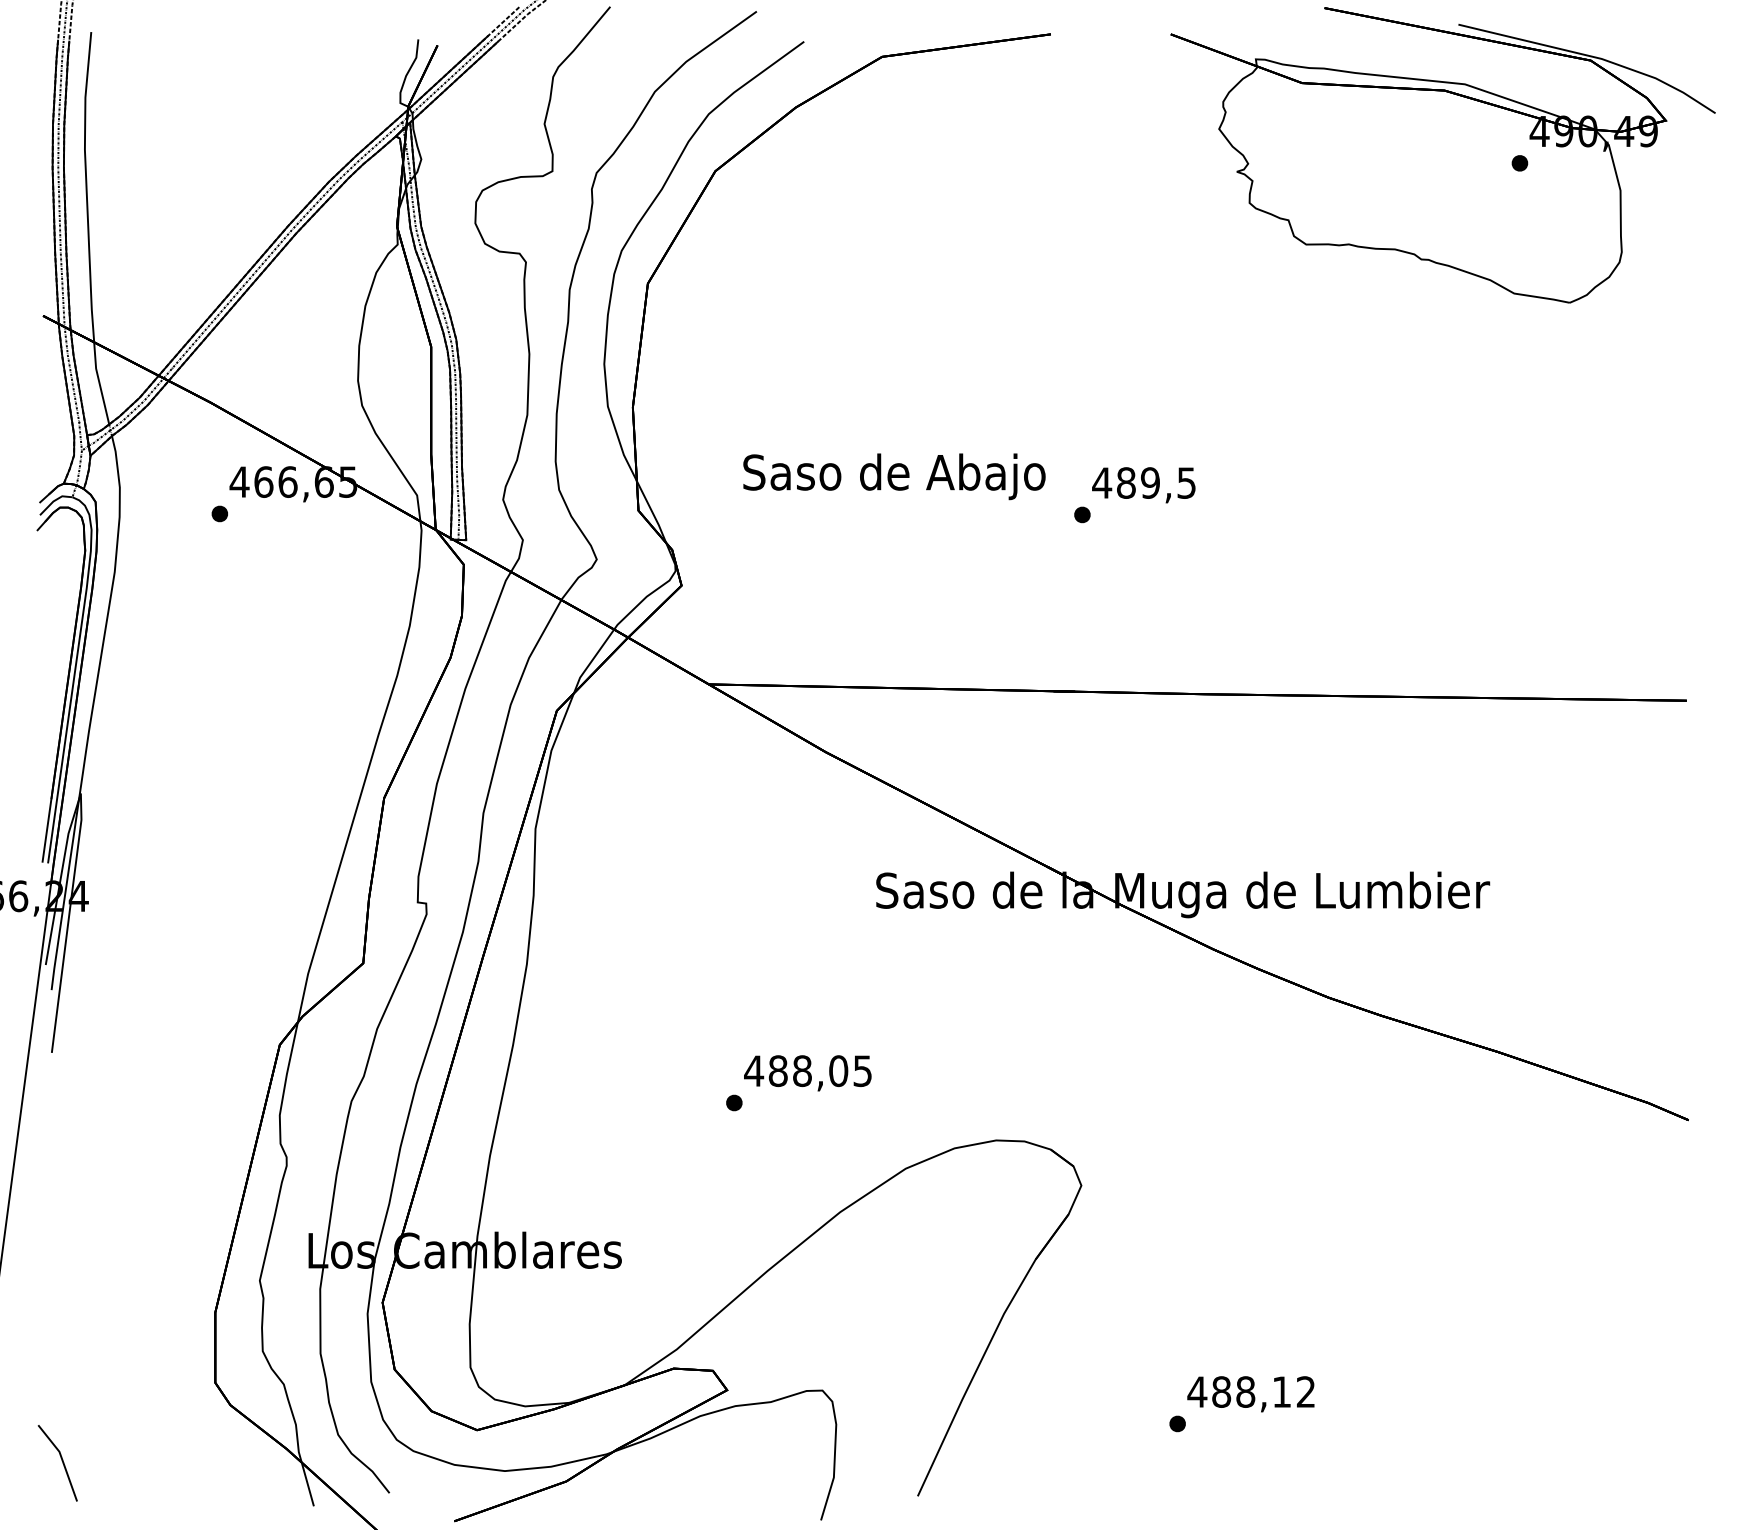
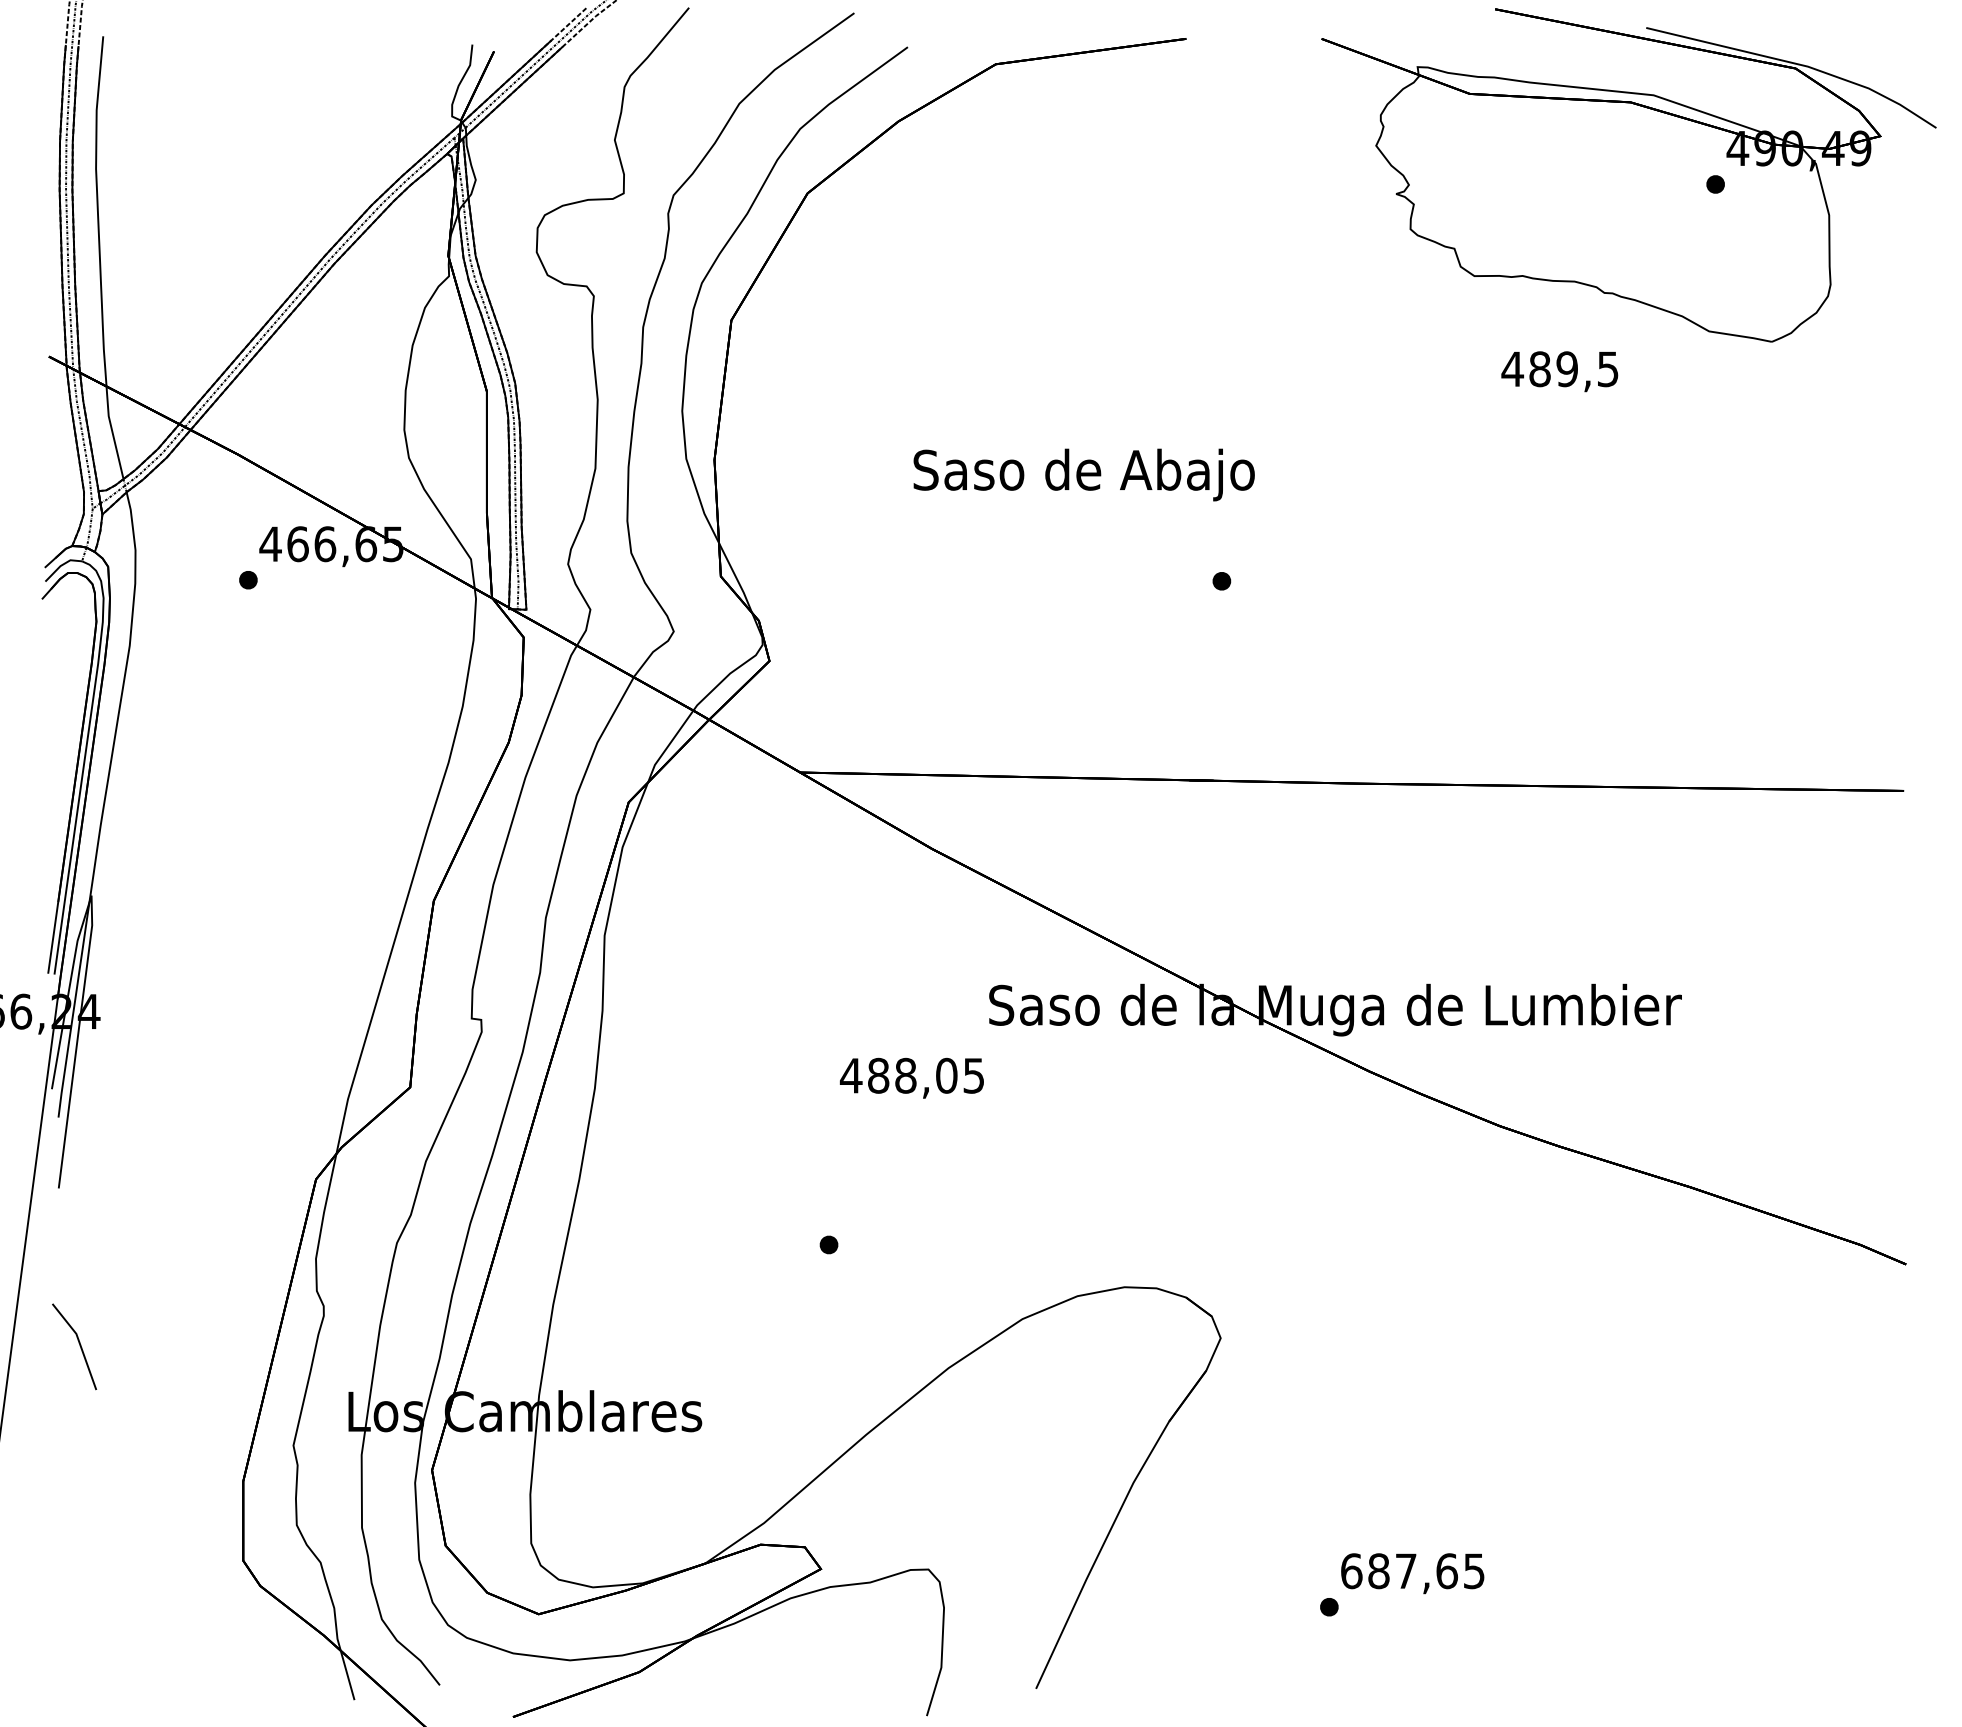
text: (894, 476) -> (1084, 474), moved
text: (1143, 485) -> (1559, 371), moved
text: (807, 1073) -> (911, 1078), moved
text: (1250, 1391) -> (1411, 1570), 488,12 -> 687,65
line: (61, 1460) -> (78, 1343), moved

